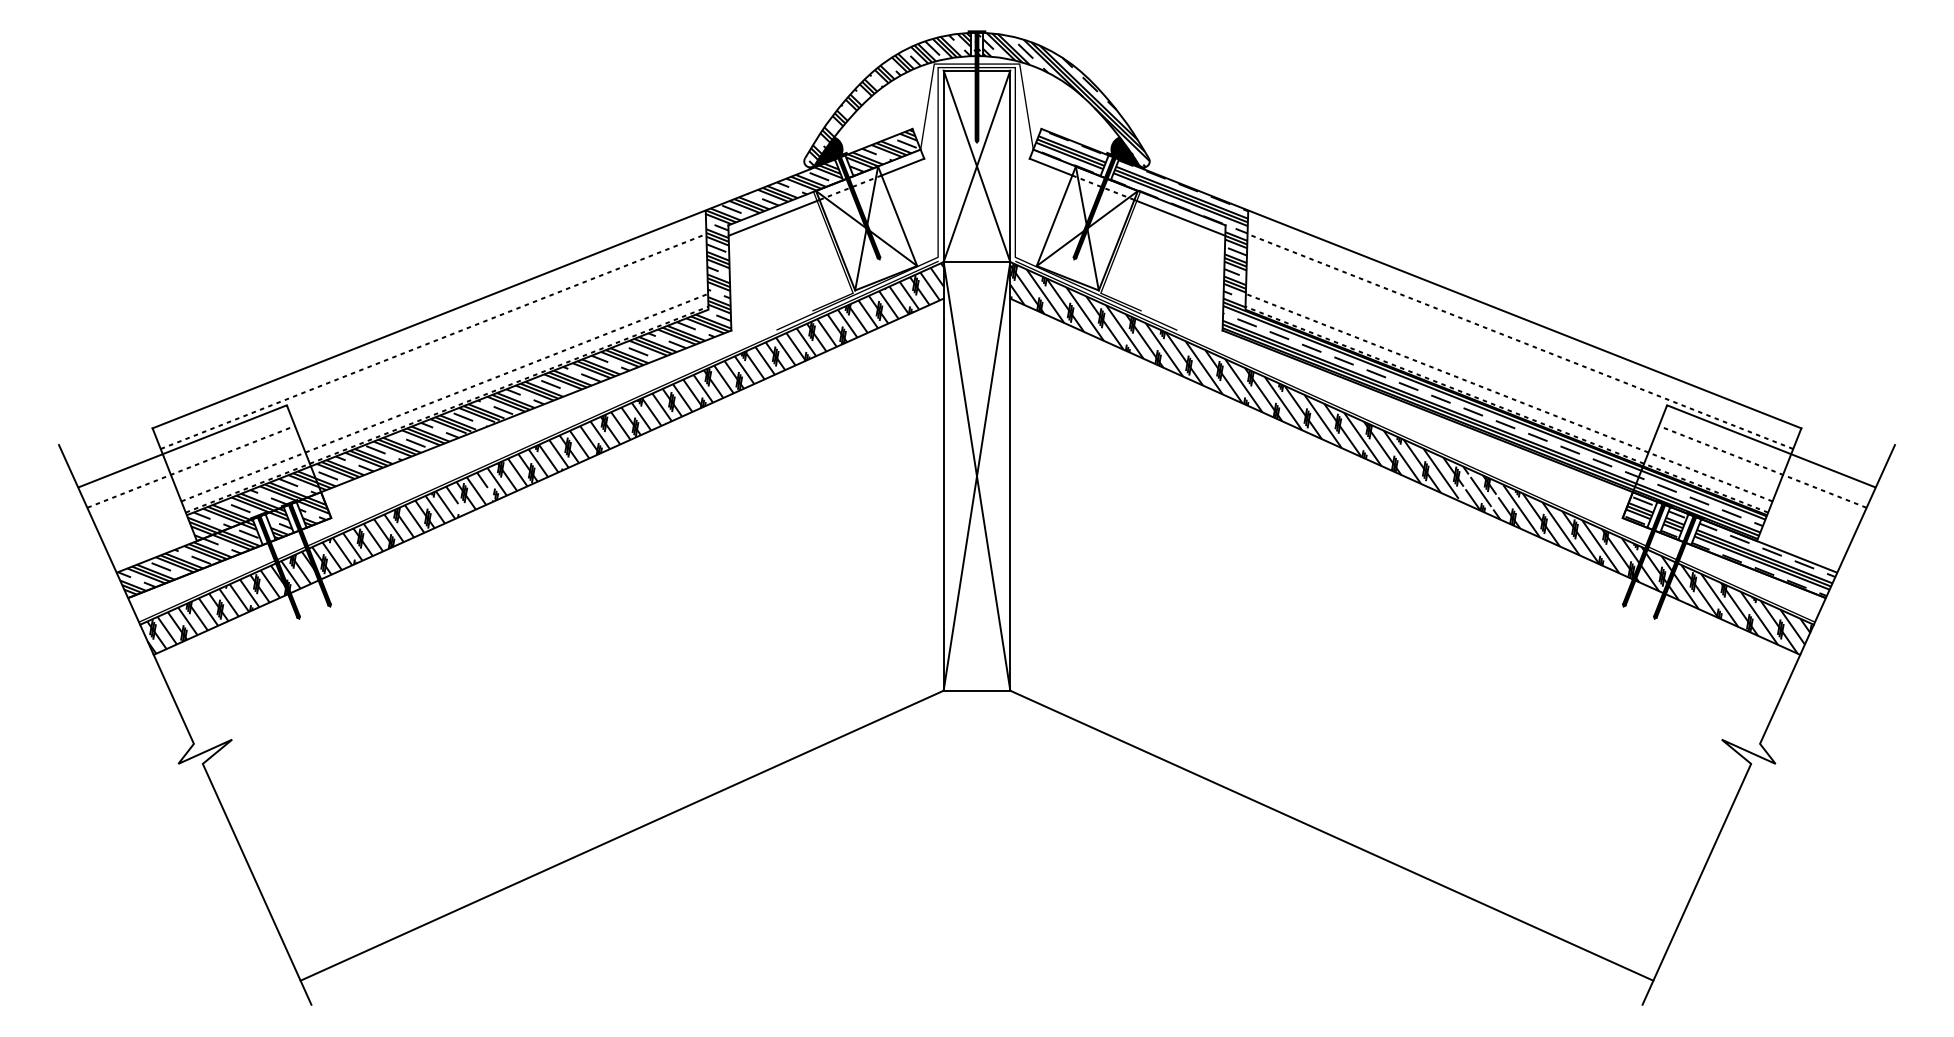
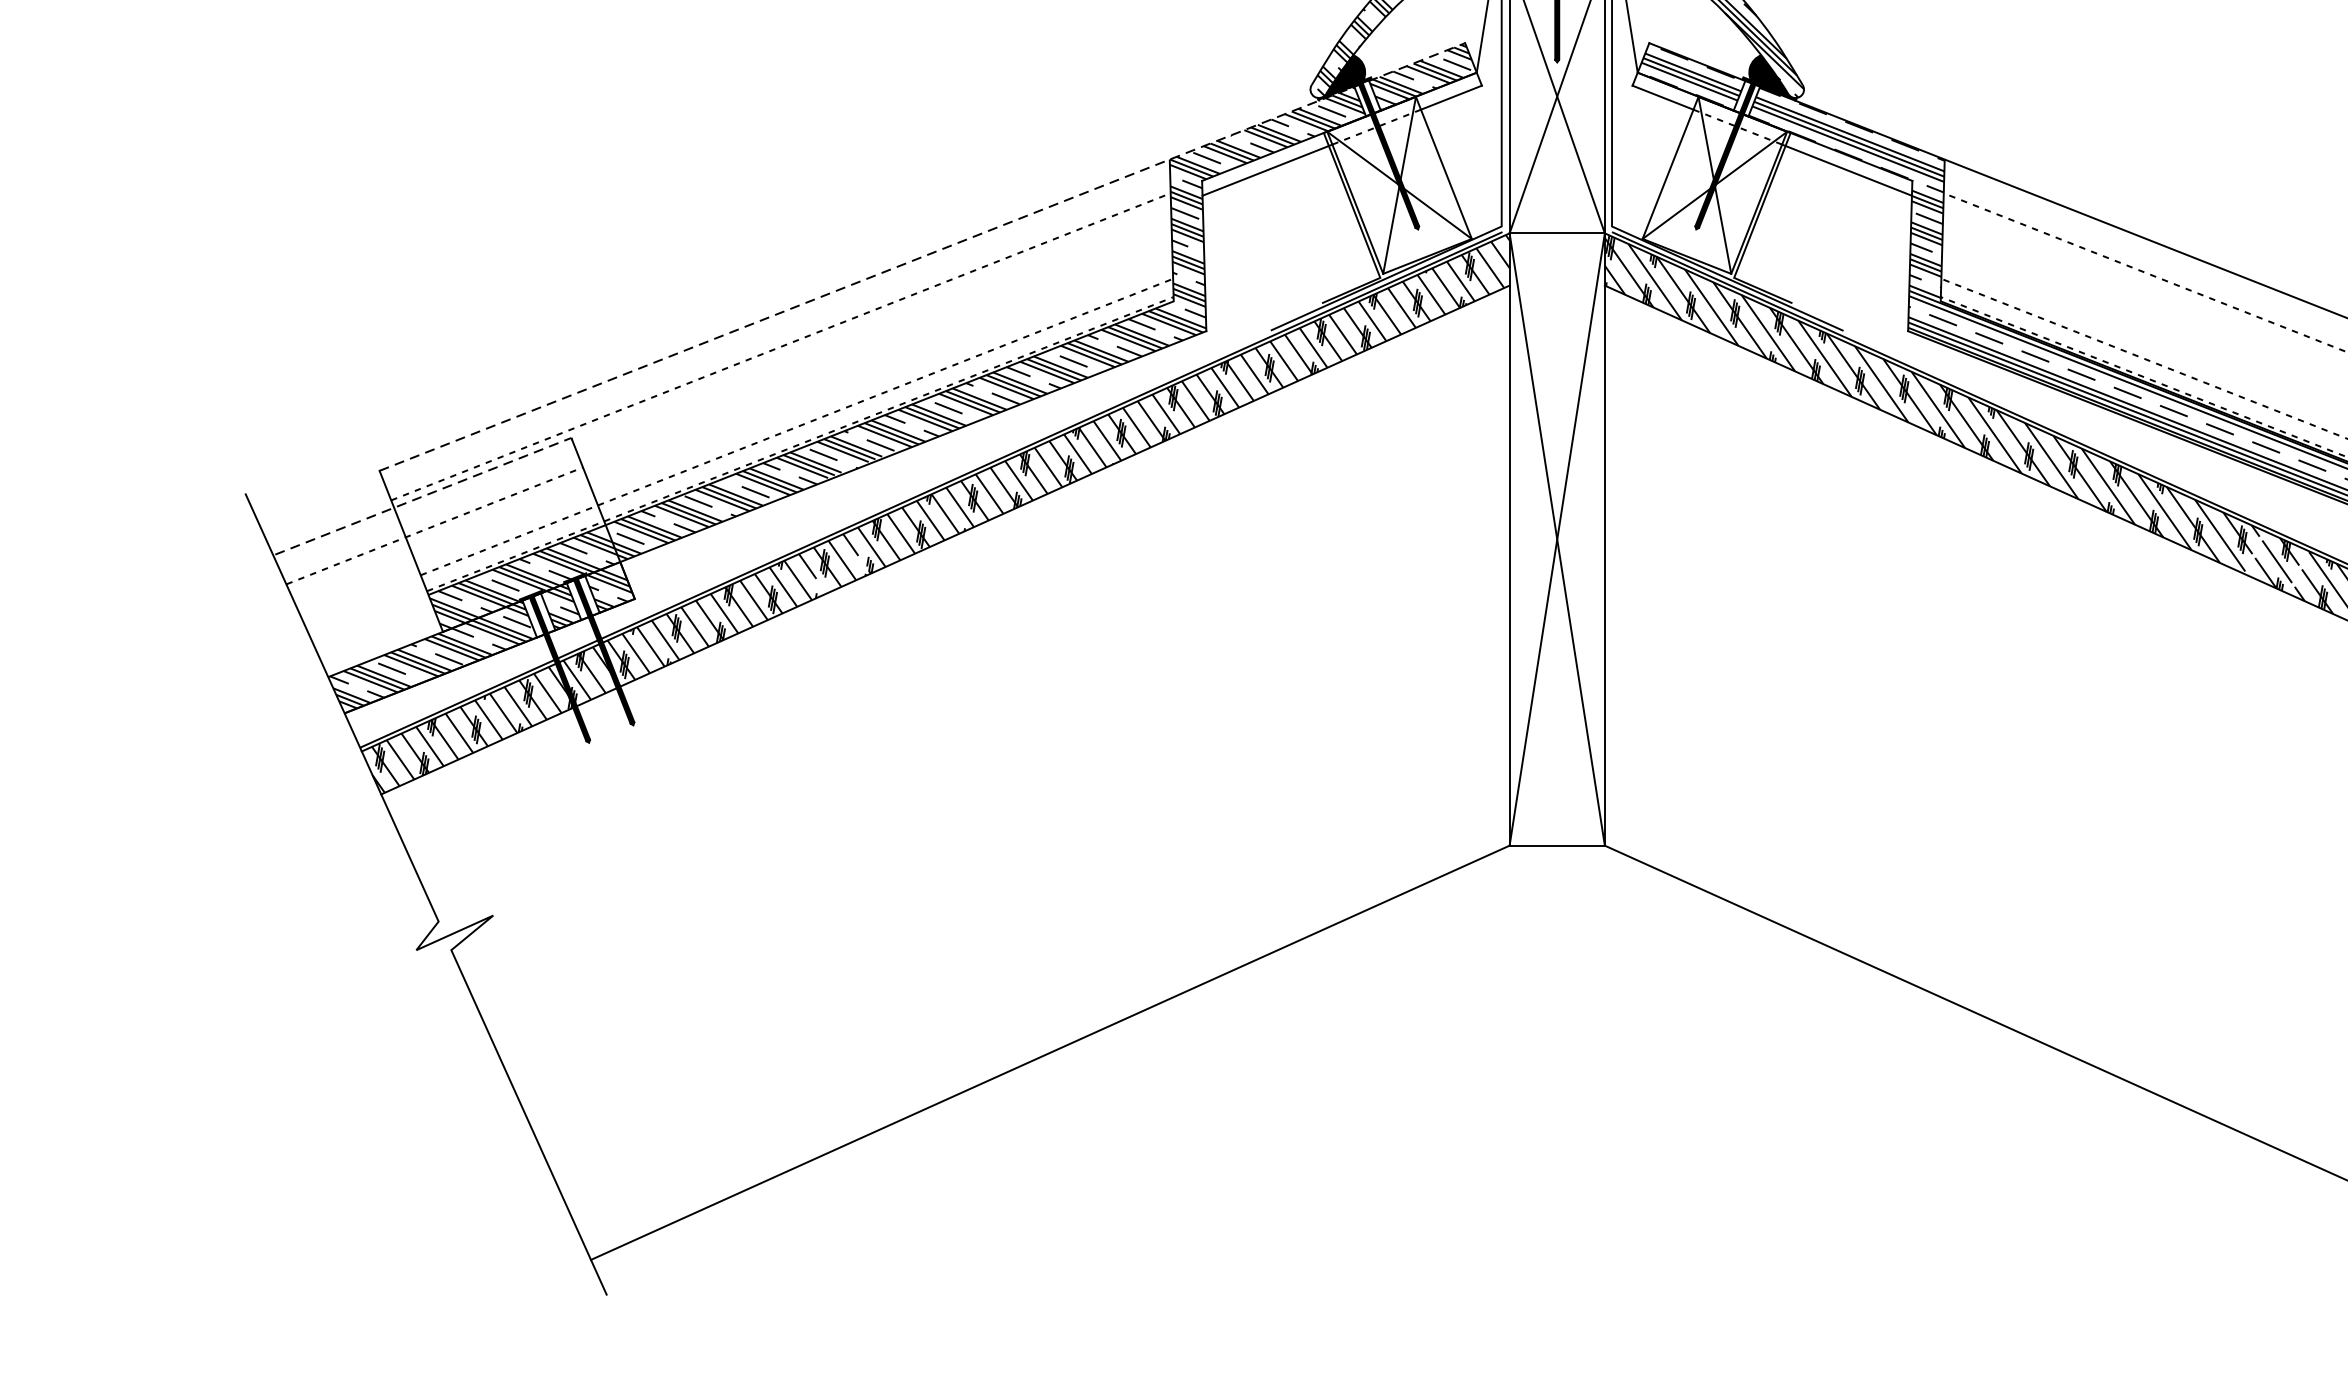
line: (533, 278) -> (923, 256), solid -> dashed
line: (183, 445) -> (423, 495), solid -> dashed

